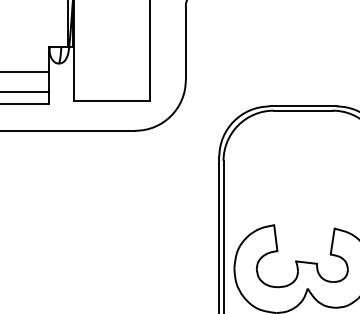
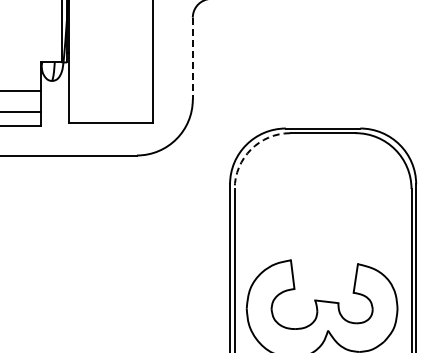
line: (185, 44) -> (192, 59), solid -> dashed
arc: (238, 125) -> (251, 149), solid -> dashed

